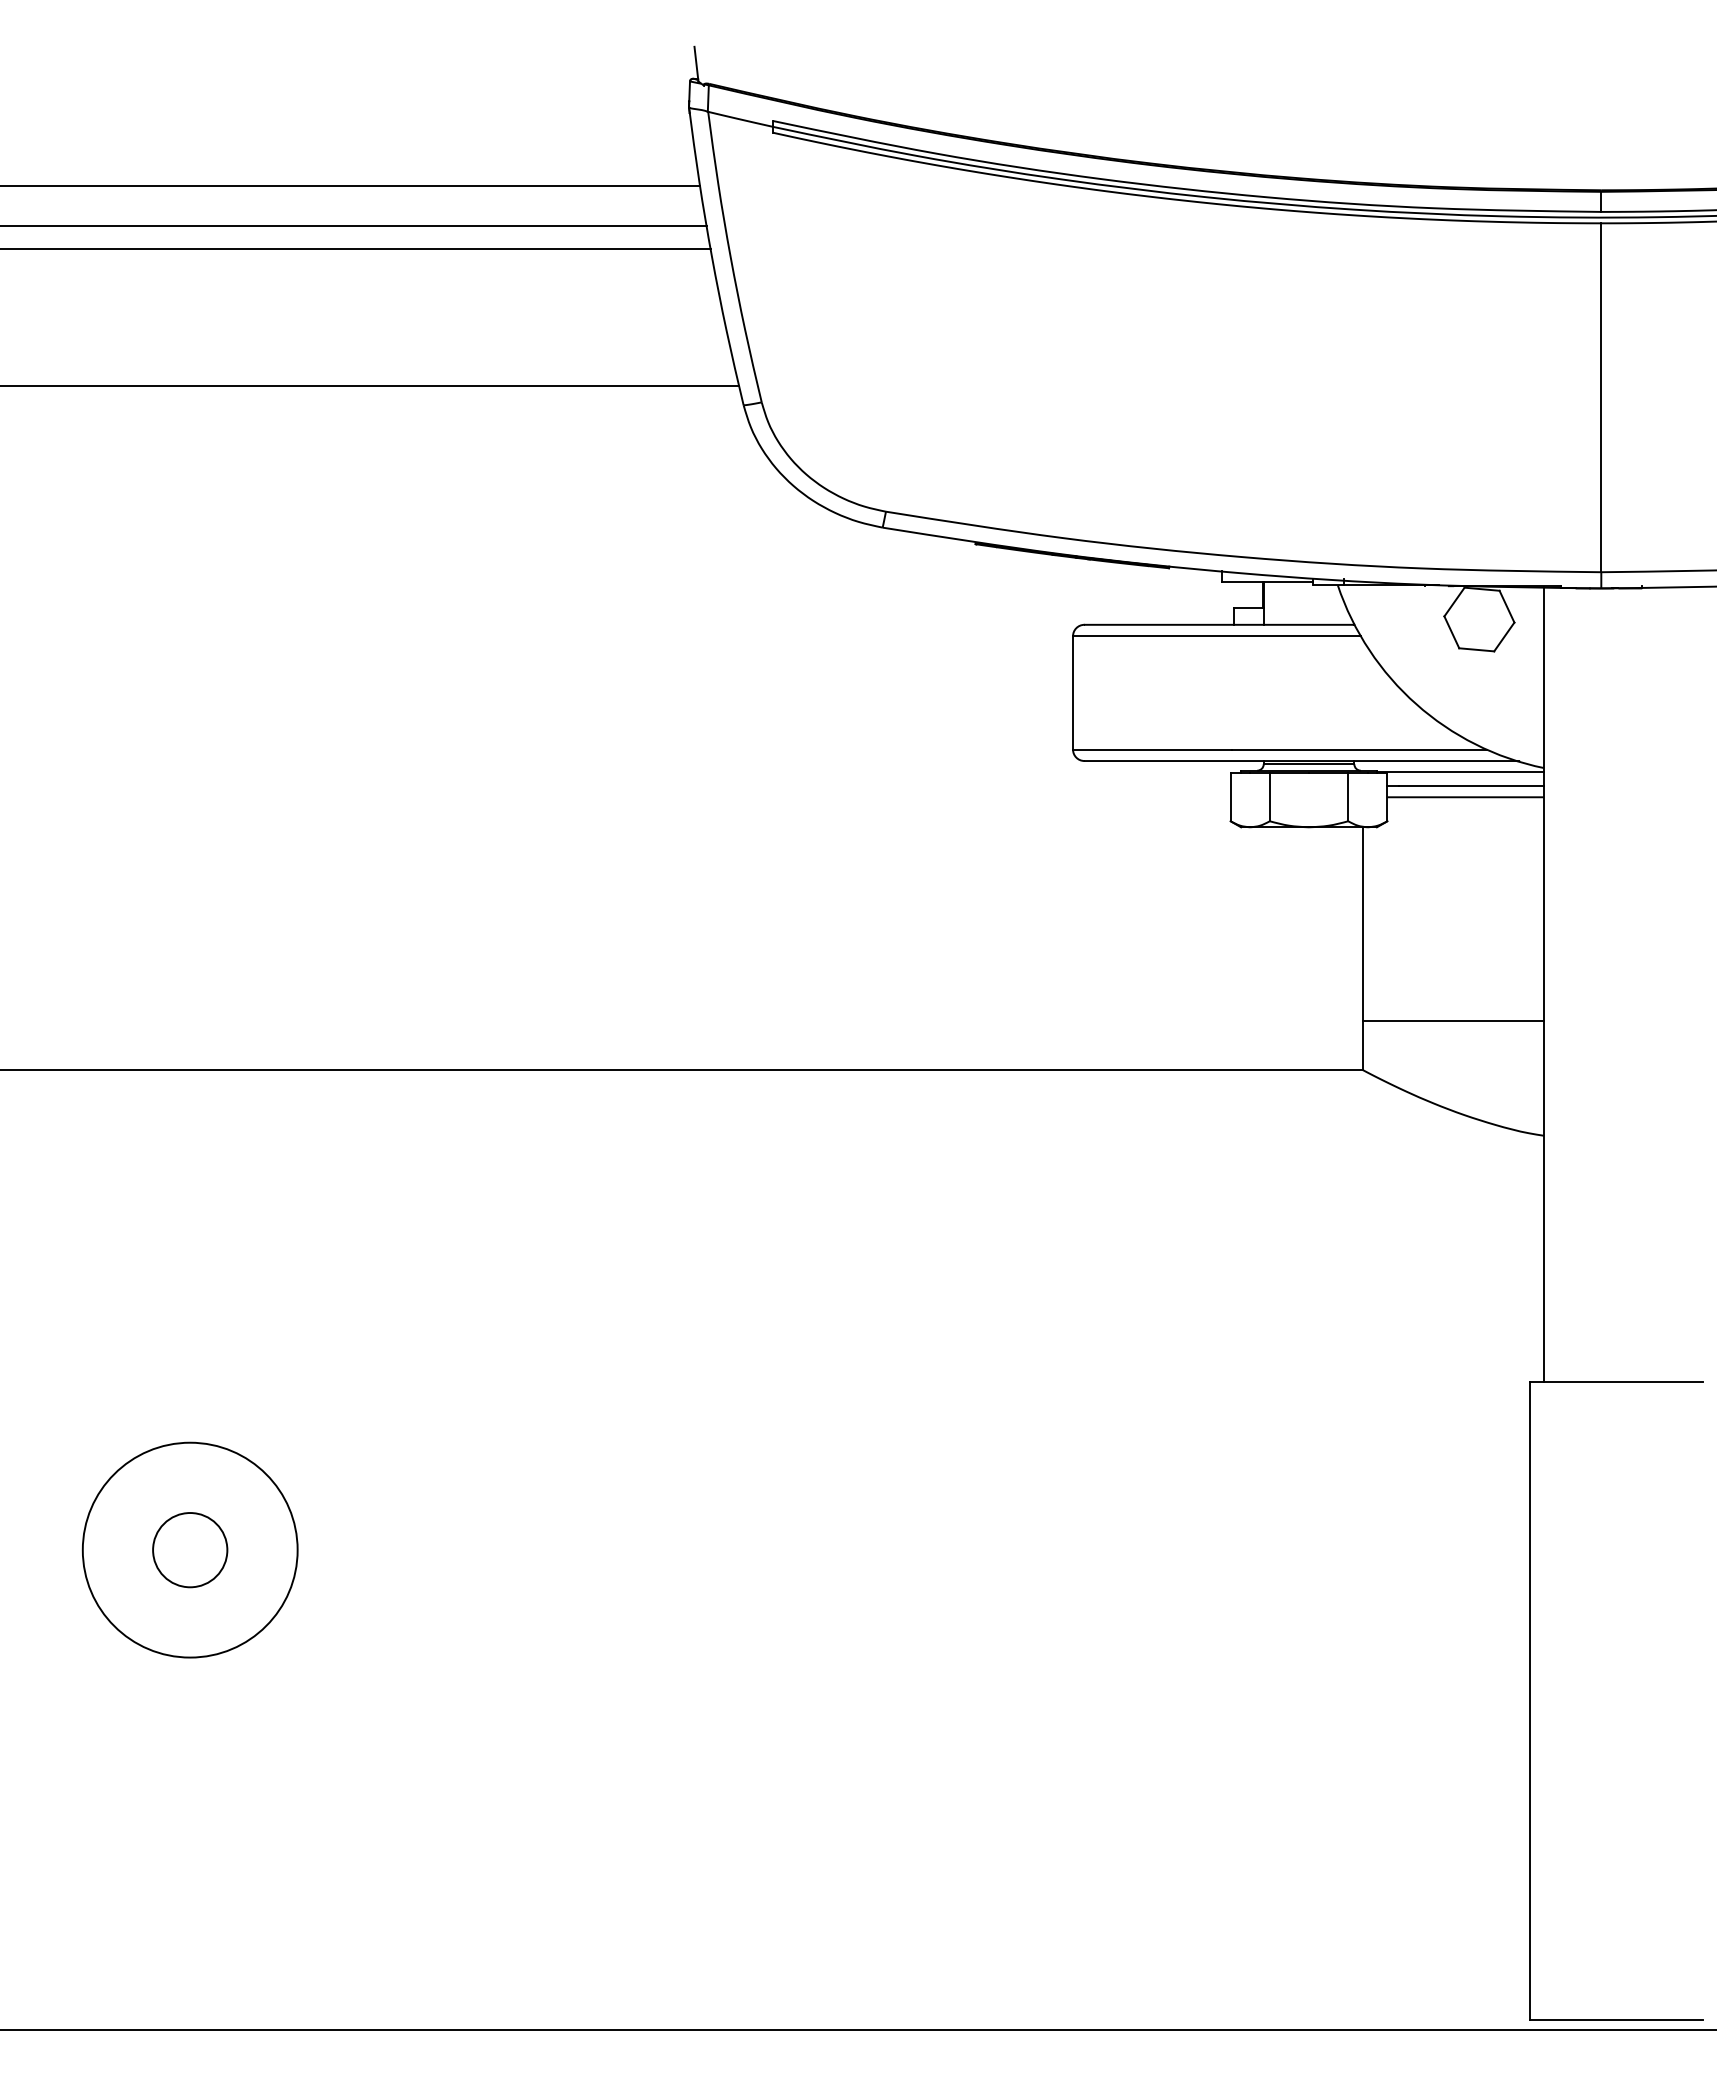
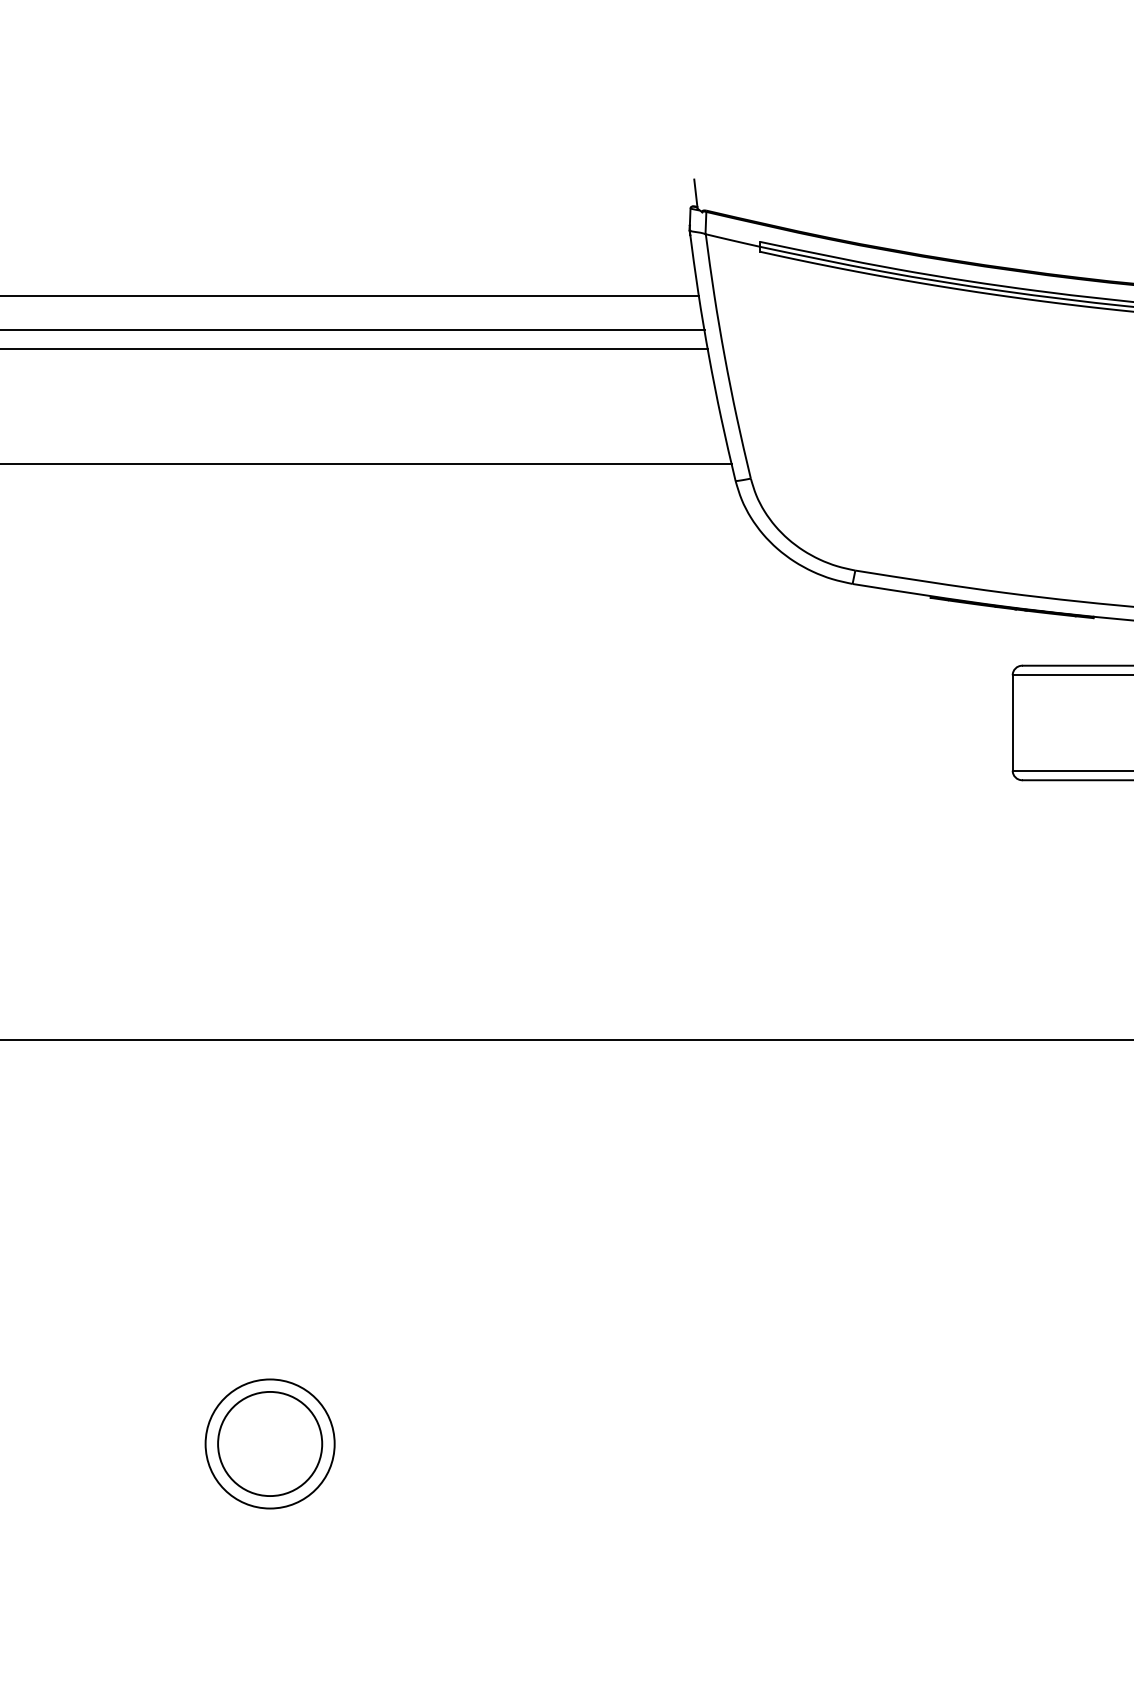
circle: (189, 1549) -> (269, 1443), size x0.71
circle: (190, 1550) -> (270, 1444), size x1.67

